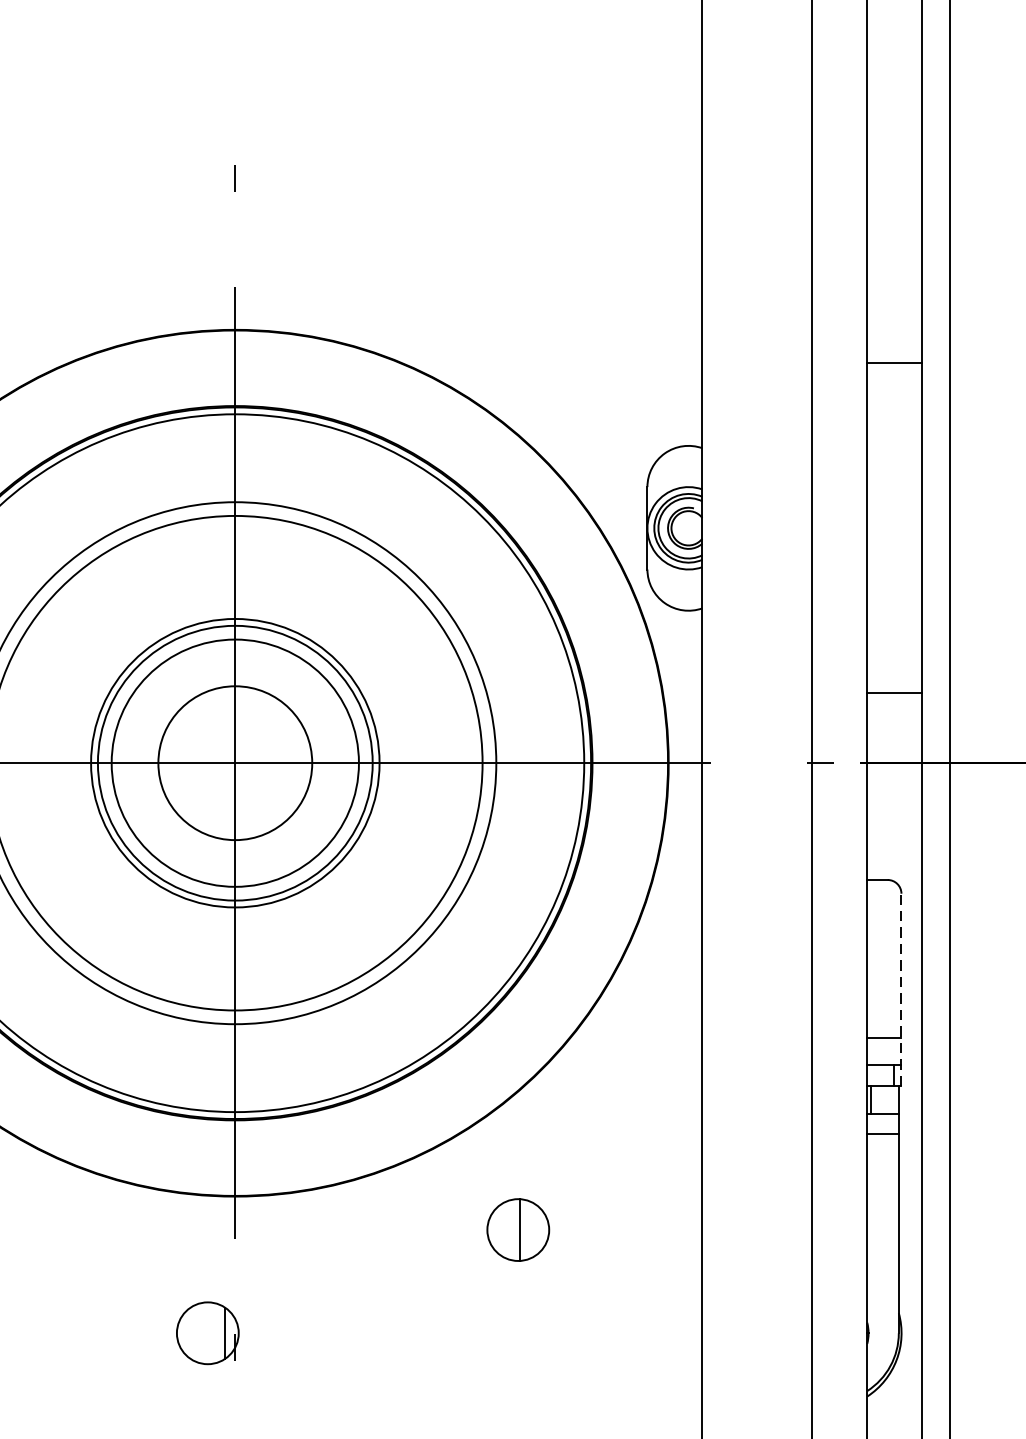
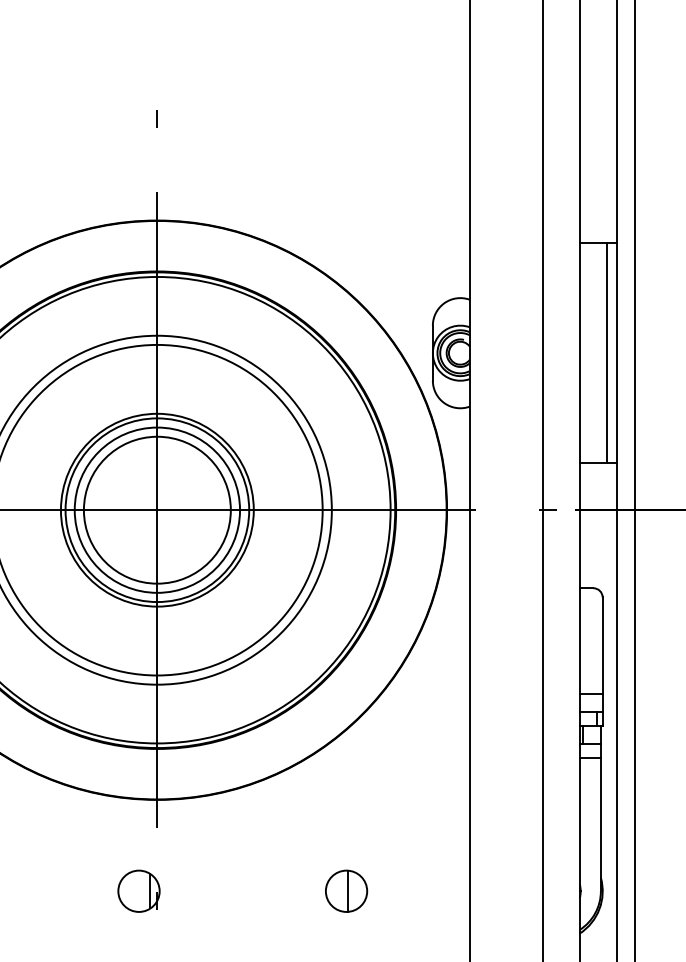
line: (908, 528) -> (607, 353), added
circle: (233, 762) -> (156, 509), size x1.43
line: (901, 989) -> (602, 661), dashed -> solid
part: (518, 1228) -> (346, 890), moved

